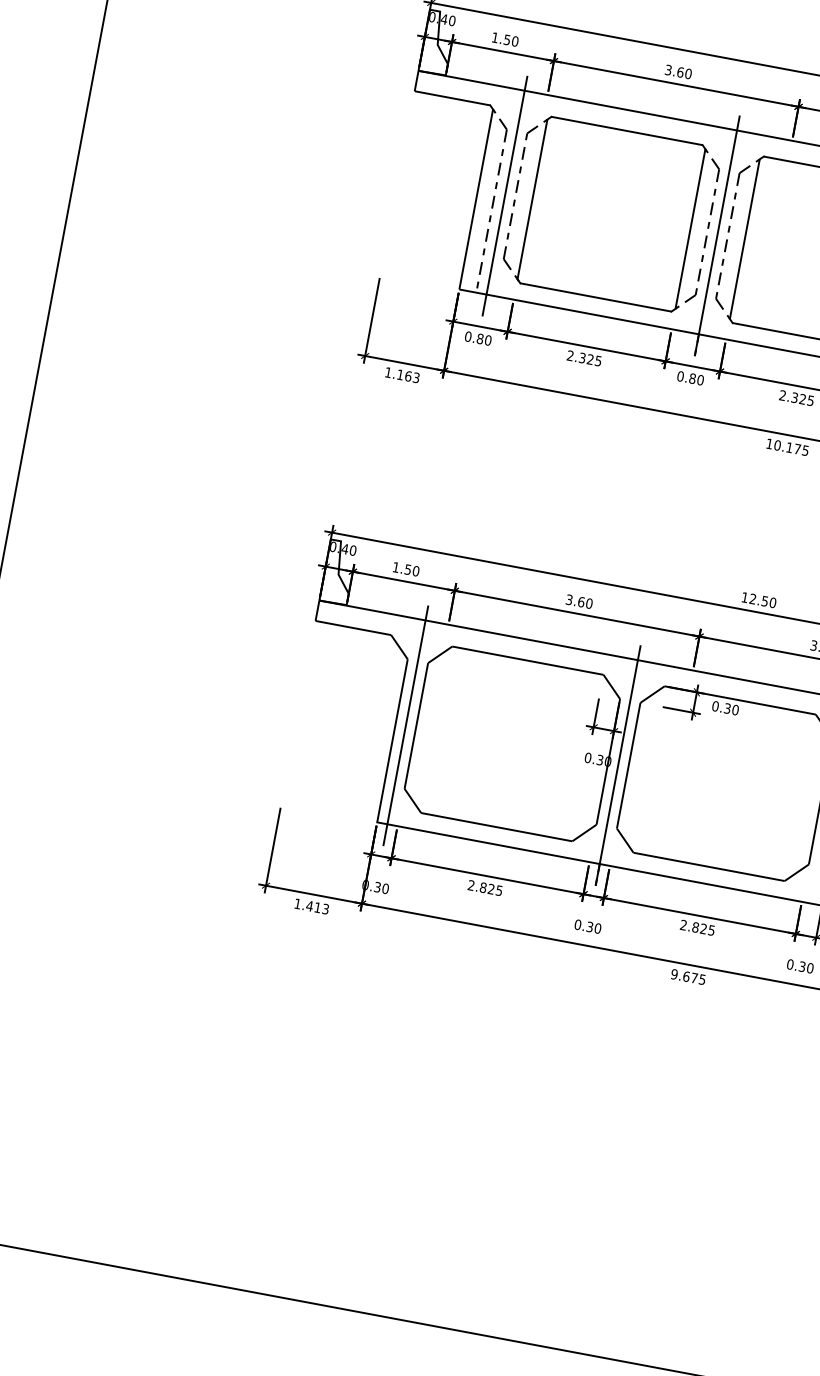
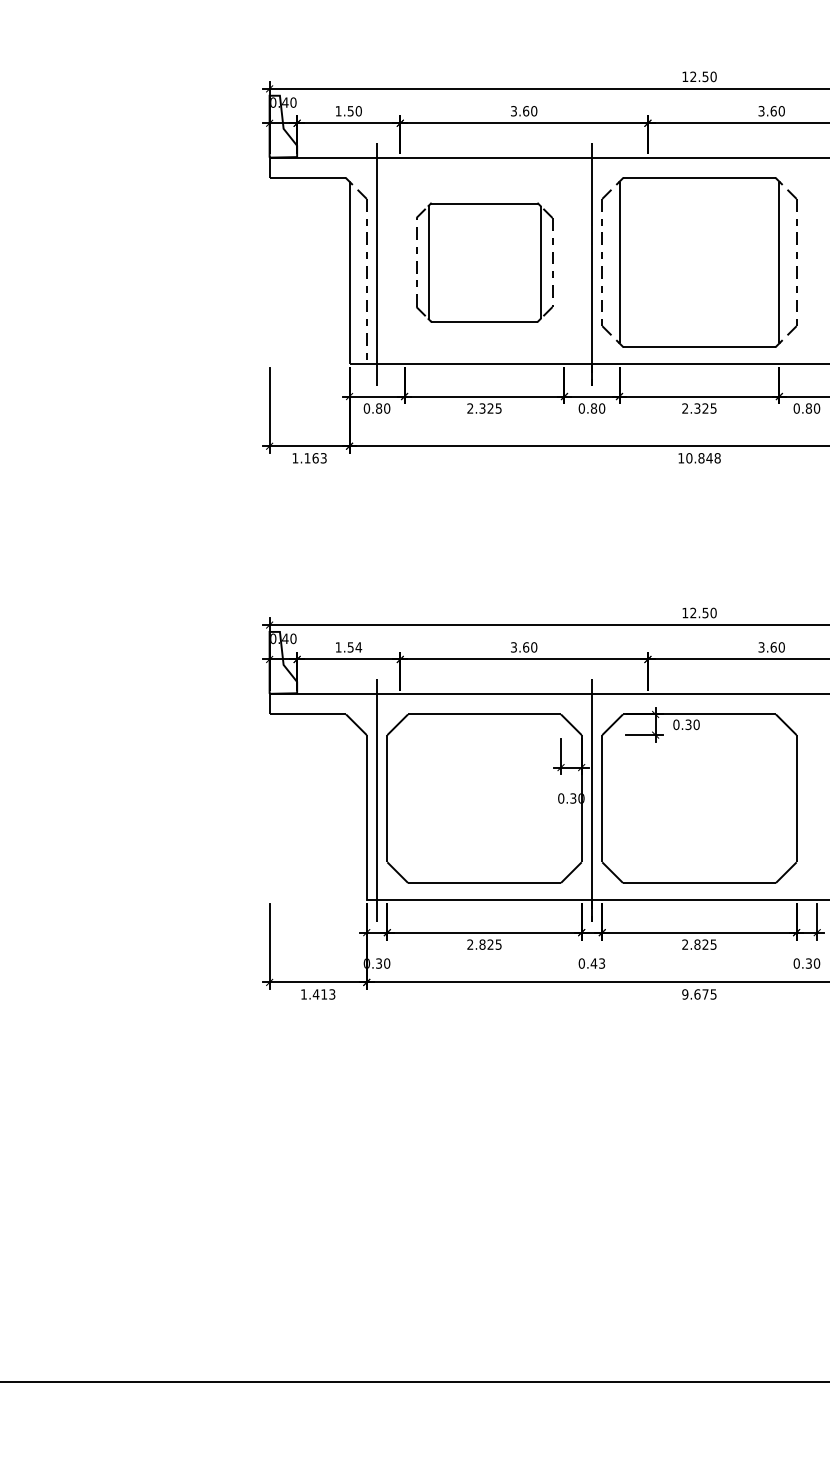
part: (611, 214) -> (484, 262), size x0.7
text: (797, 449) -> (709, 458), 10.175 -> 10.848
text: (415, 571) -> (358, 647), 1.50 -> 1.54
text: (593, 927) -> (597, 963), 0.30 -> 0.43

